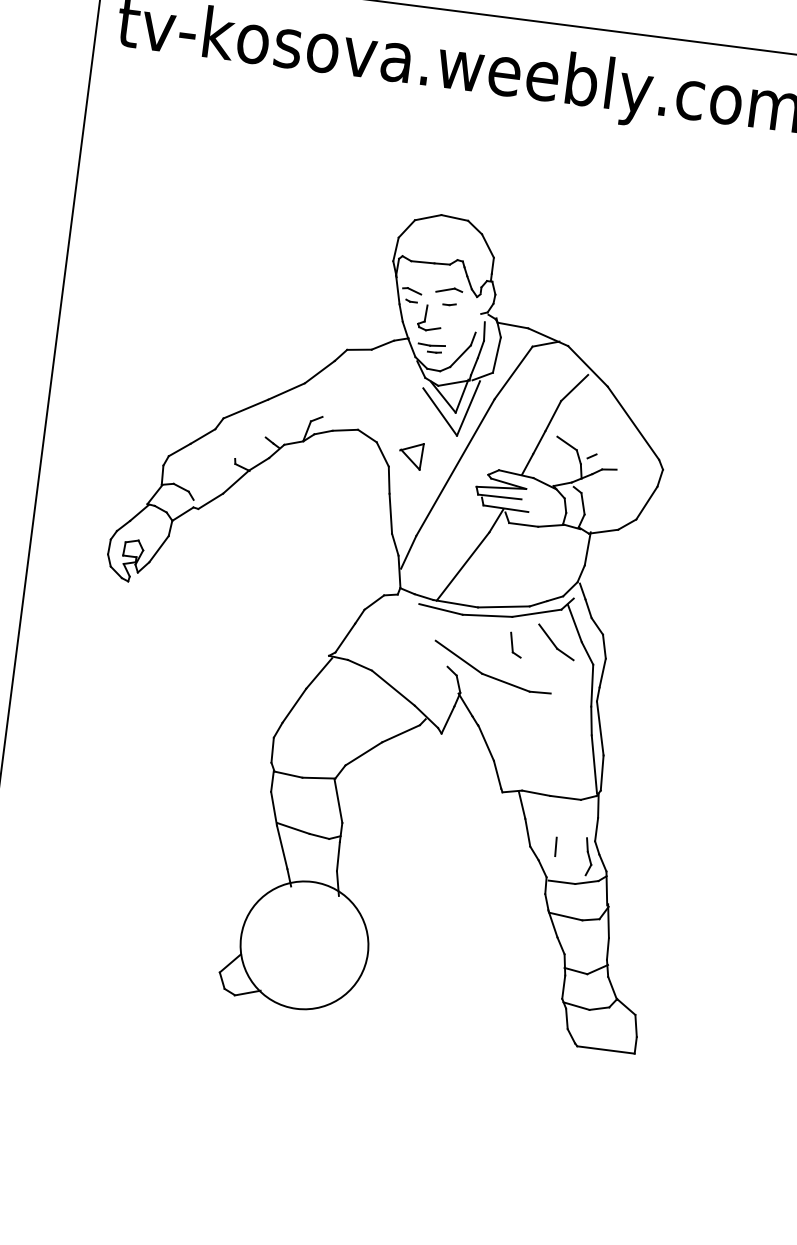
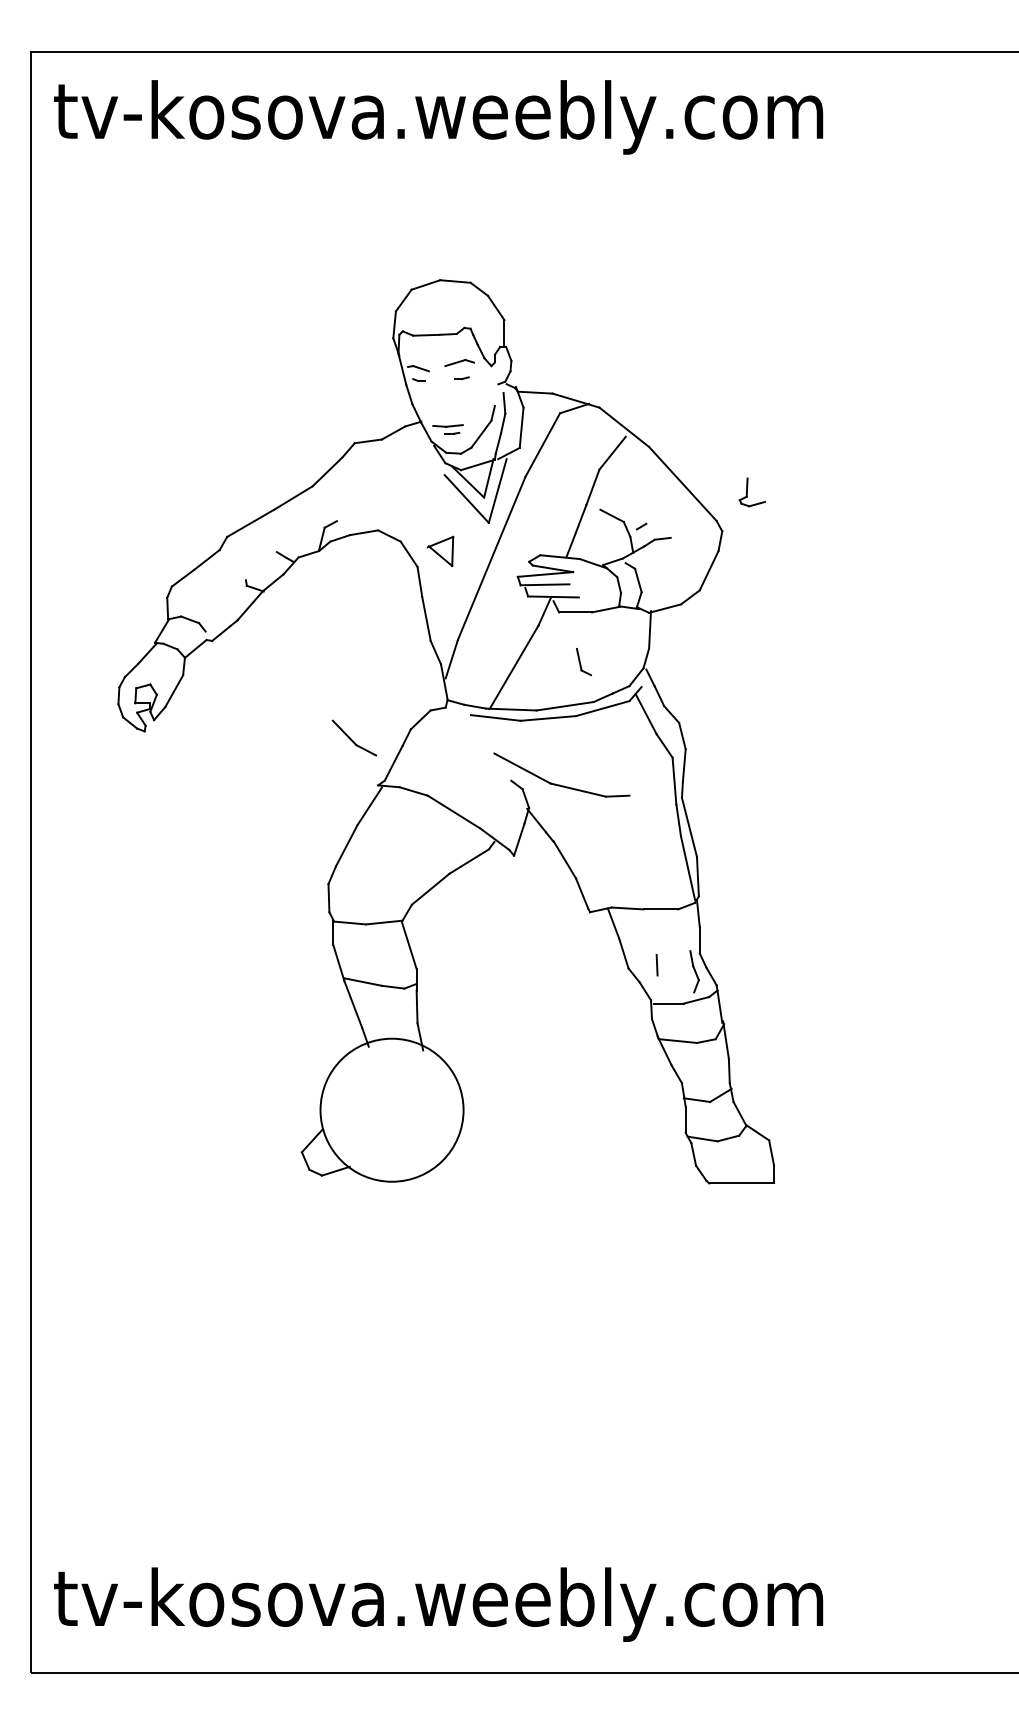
part: (429, 318) -> (751, 492), moved
part: (556, 641) -> (354, 737), moved
part: (515, 645) -> (583, 662), moved

